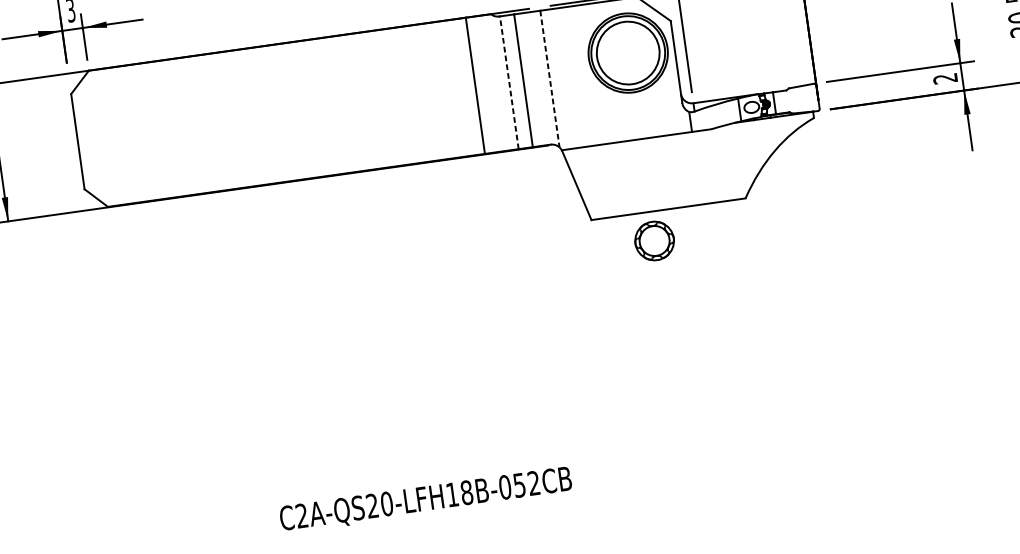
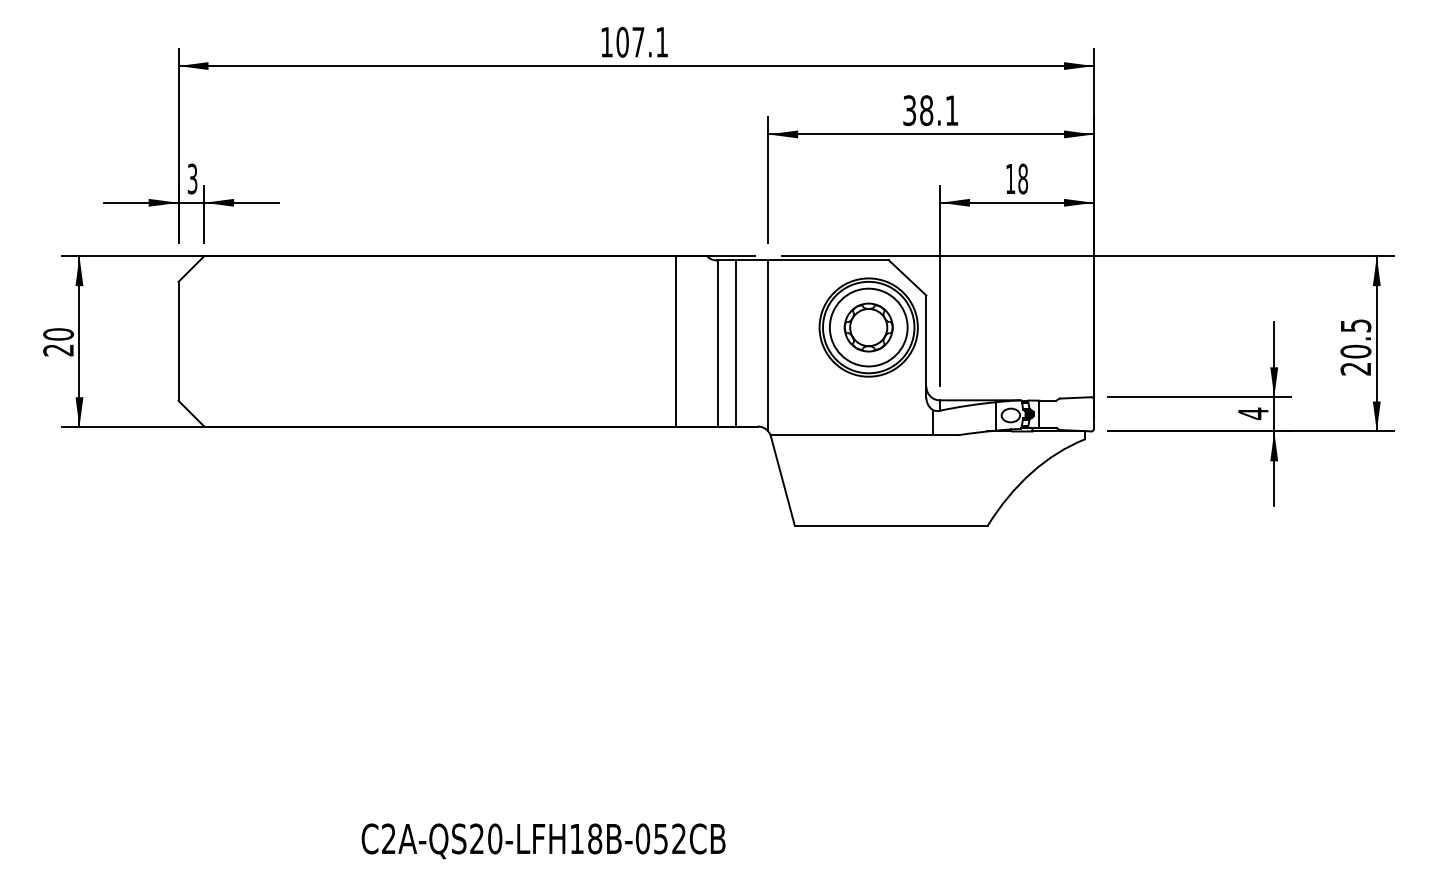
text: (945, 78) -> (1253, 413), 2 -> 4
line: (550, 79) -> (768, 346), dashed -> solid
line: (509, 82) -> (717, 343), dashed -> solid
part: (654, 240) -> (868, 327), moved

